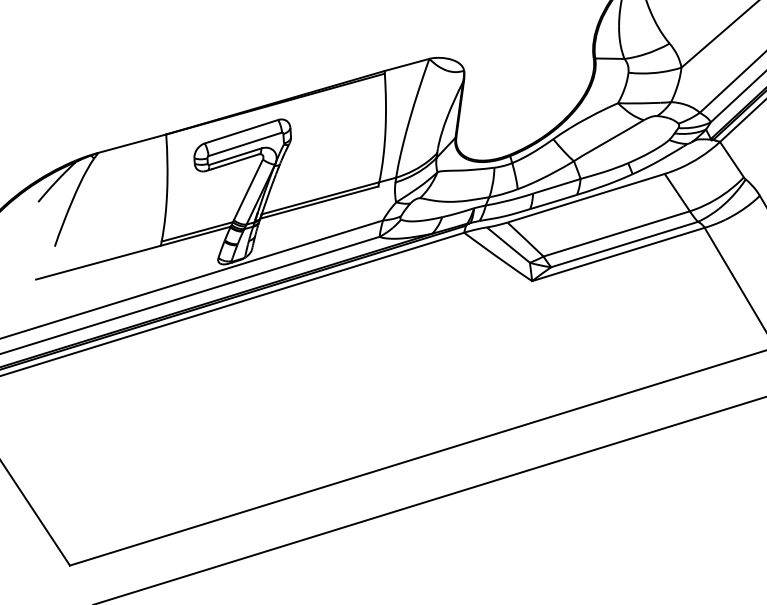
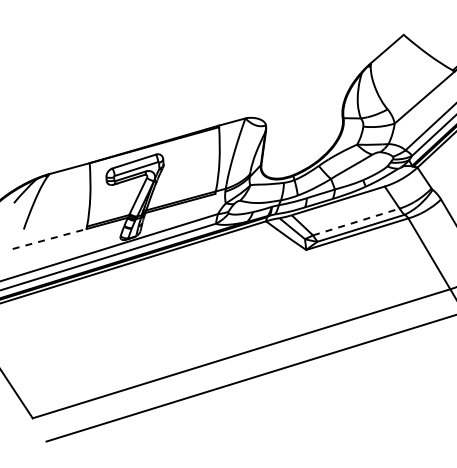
line: (616, 233) -> (356, 221), solid -> dashed
line: (99, 261) -> (50, 238), solid -> dashed

